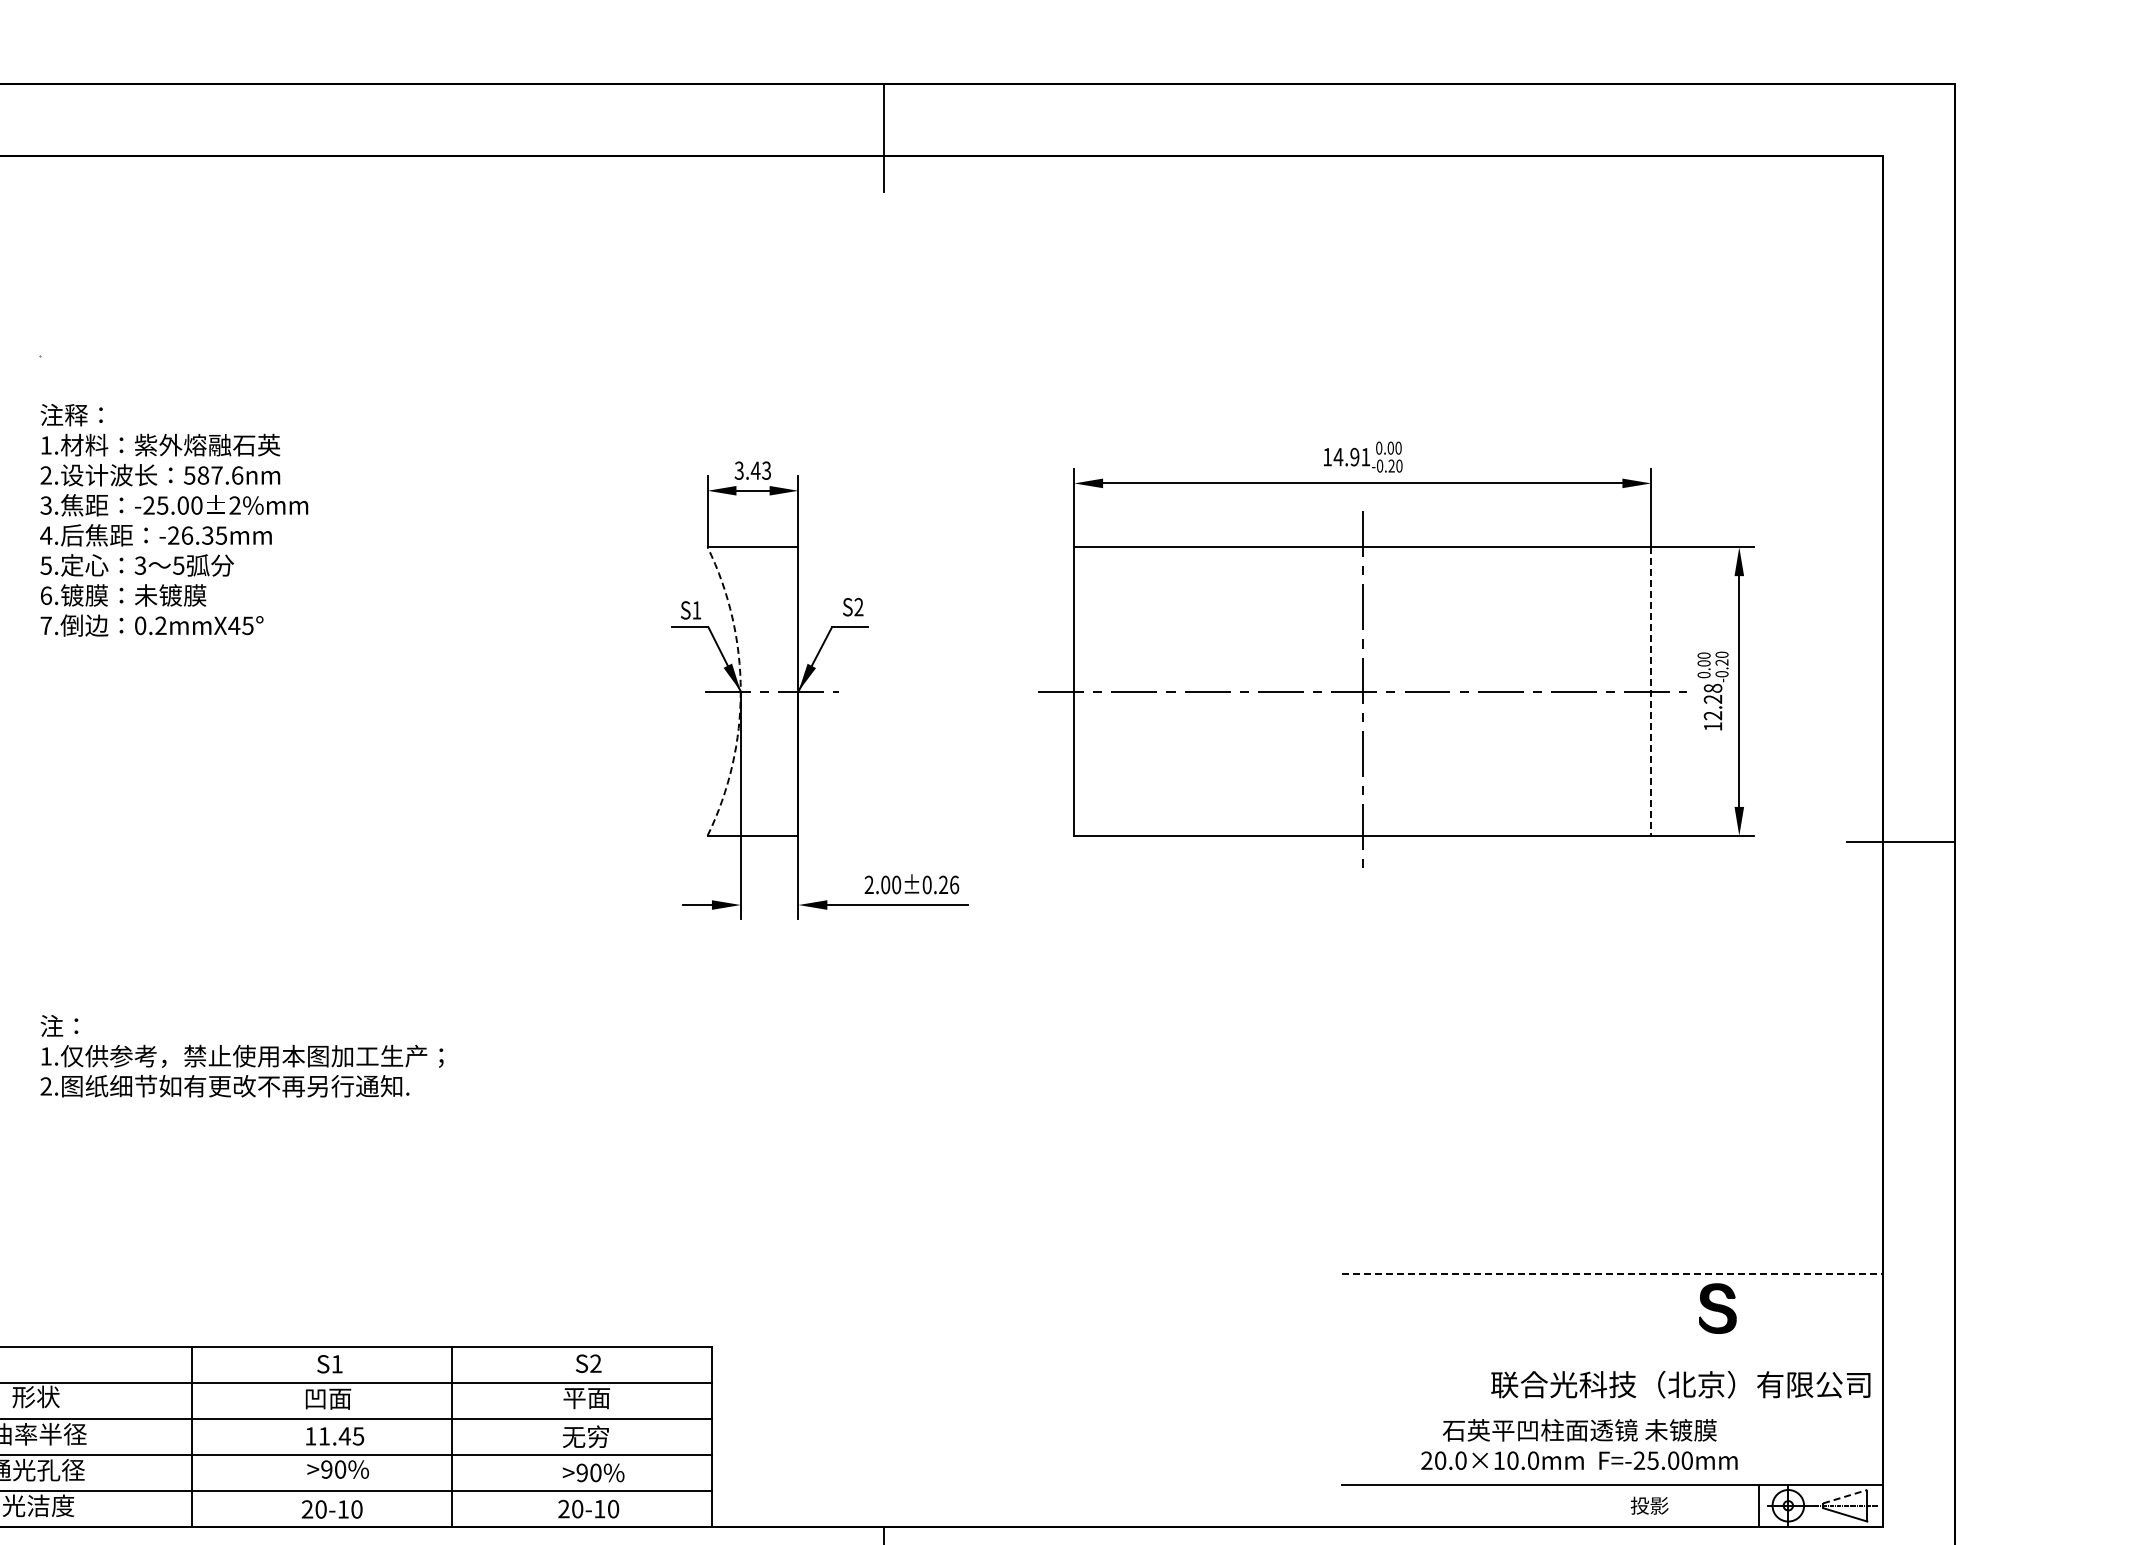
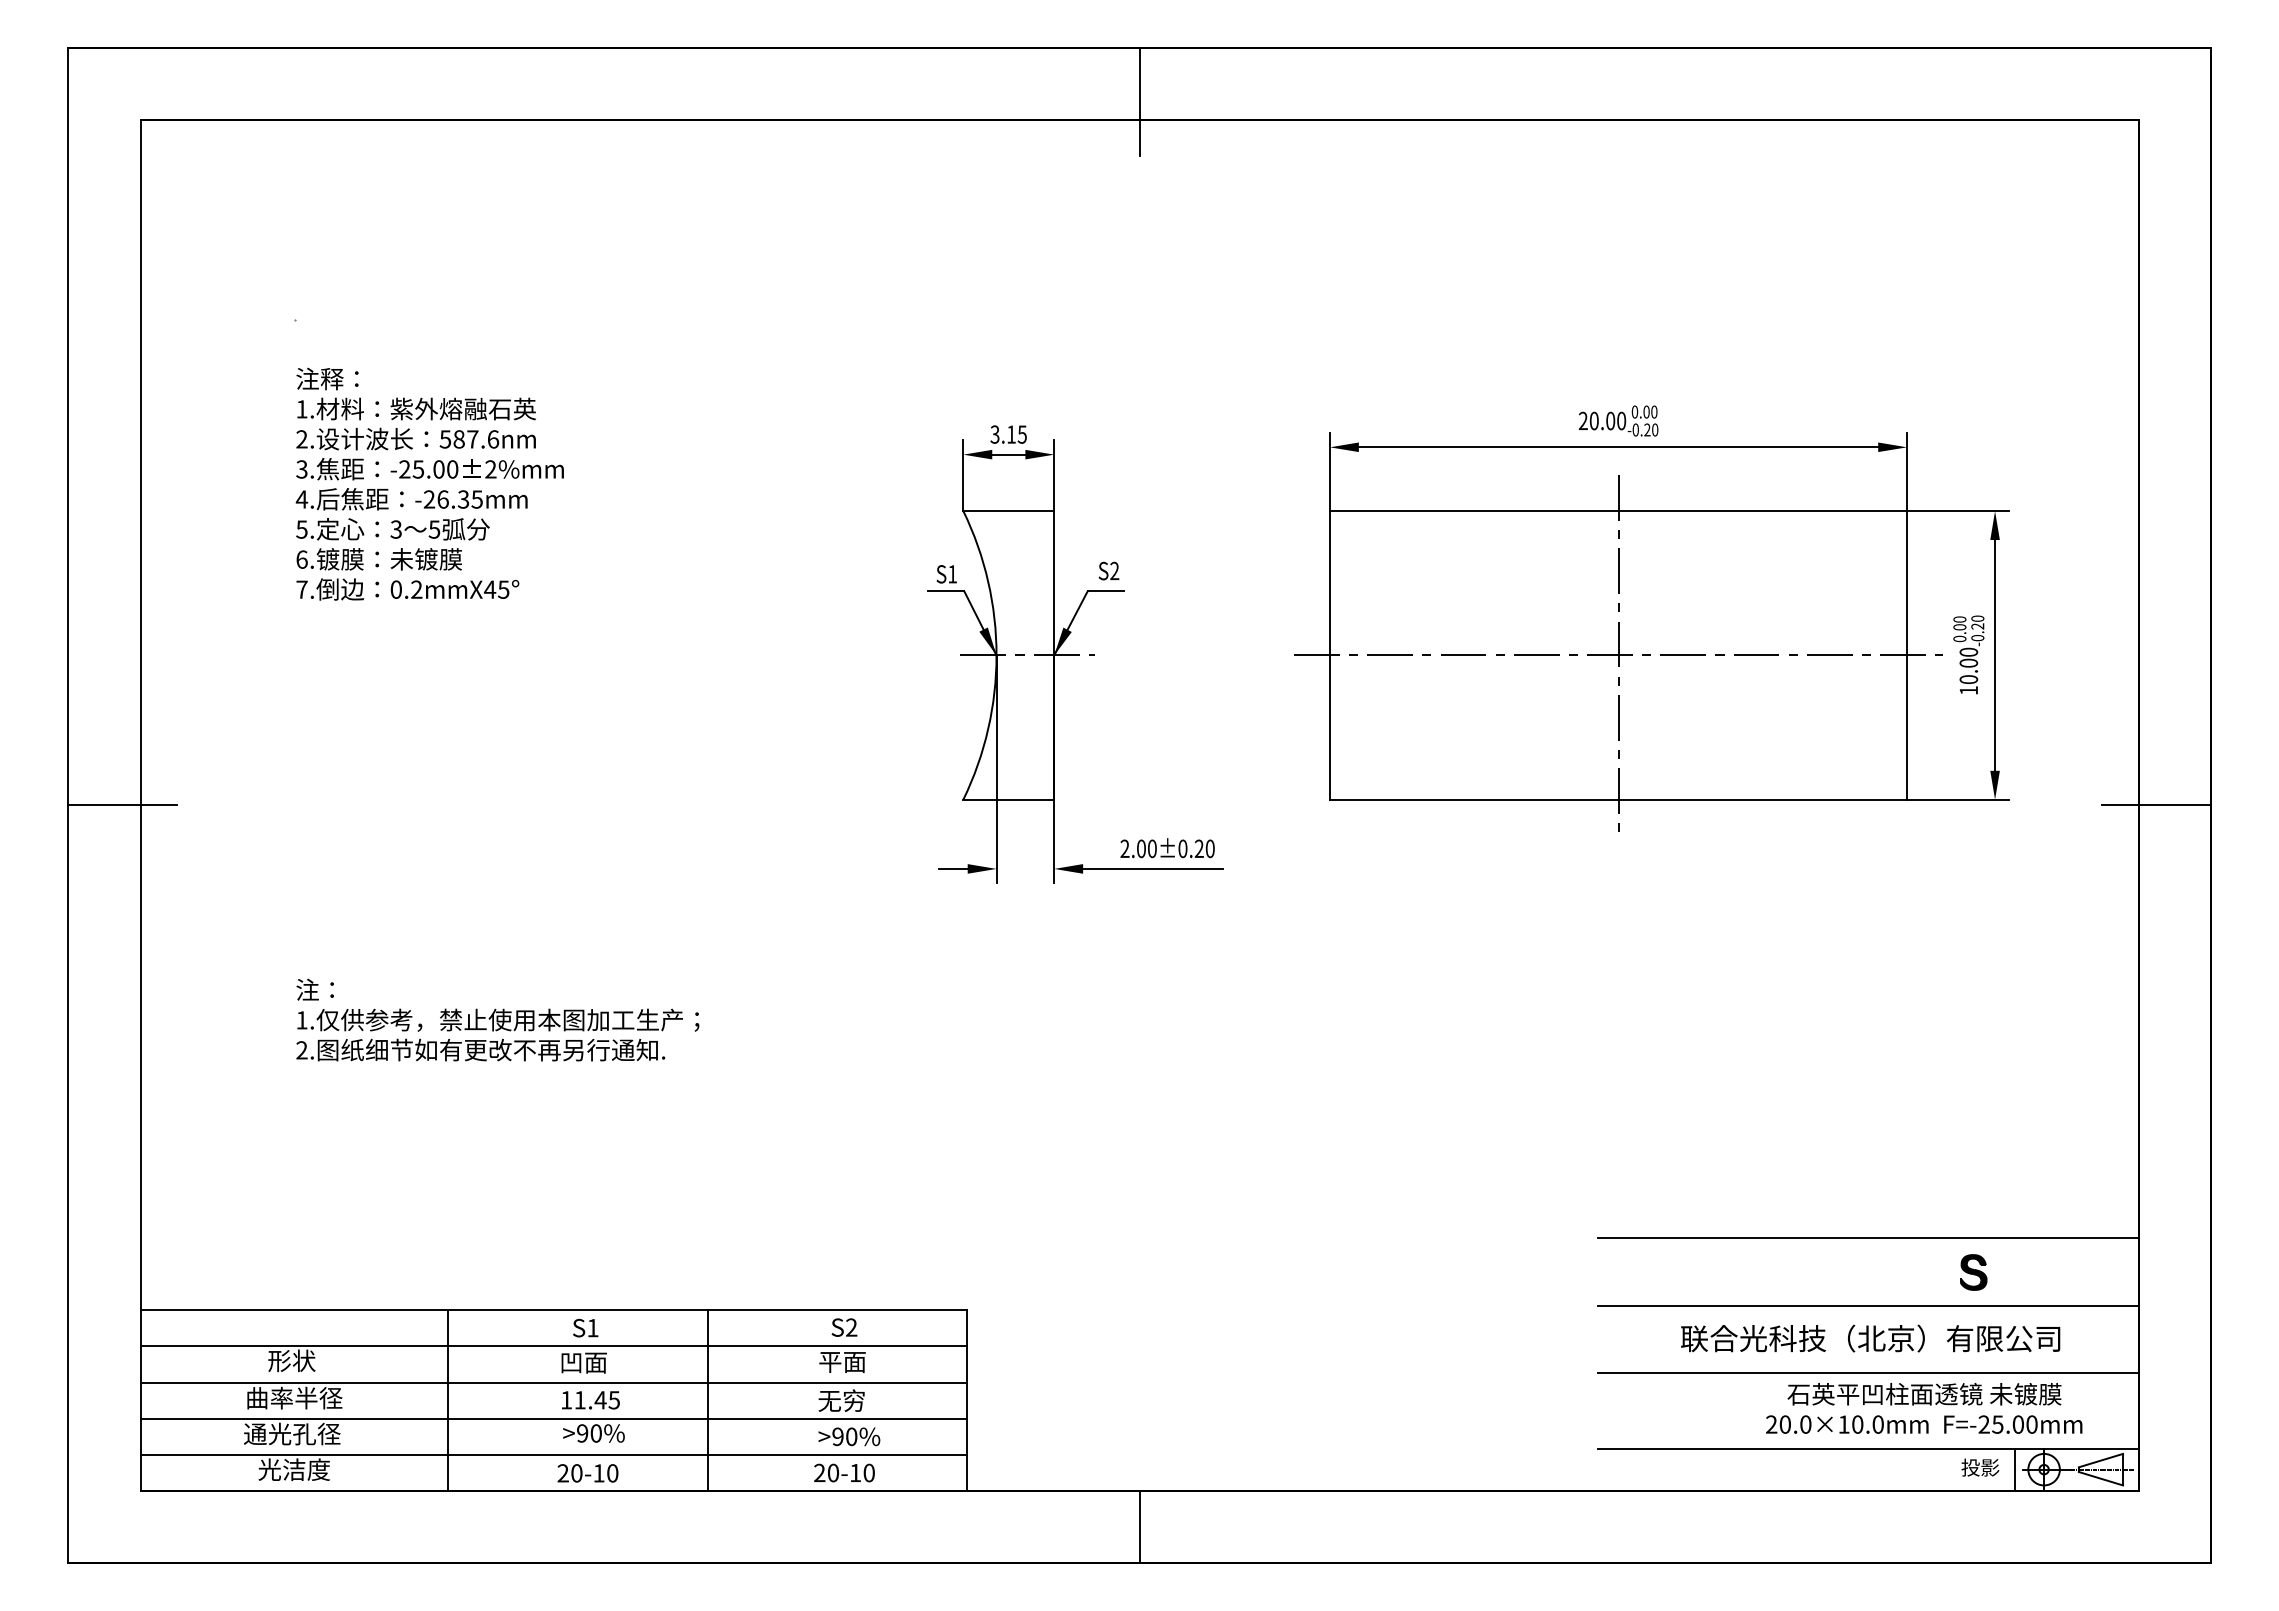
text: (1346, 456) -> (1602, 420), 14.91 -> 20.00
text: (760, 470) -> (1016, 434), 3.43 -> 3.15
arc: (740, 691) -> (996, 655), dashed -> solid
line: (1651, 691) -> (1907, 655), dashed -> solid
text: (1712, 701) -> (1968, 665), 12.28 -> 10.00
text: (953, 884) -> (1209, 848), 2.00±0.26 -> 2.00±0.20
line: (1612, 1274) -> (1868, 1238), dashed -> solid
part: (1717, 1308) -> (1973, 1272), size x0.71
line: (1611, 1341) -> (1867, 1305), added
text: (1680, 1384) -> (1870, 1338), moved
line: (1611, 1408) -> (1867, 1372), added
text: (1579, 1444) -> (1924, 1408), moved
line: (1845, 1496) -> (2101, 1460), dashed -> solid
text: (1649, 1505) -> (1980, 1467), moved

